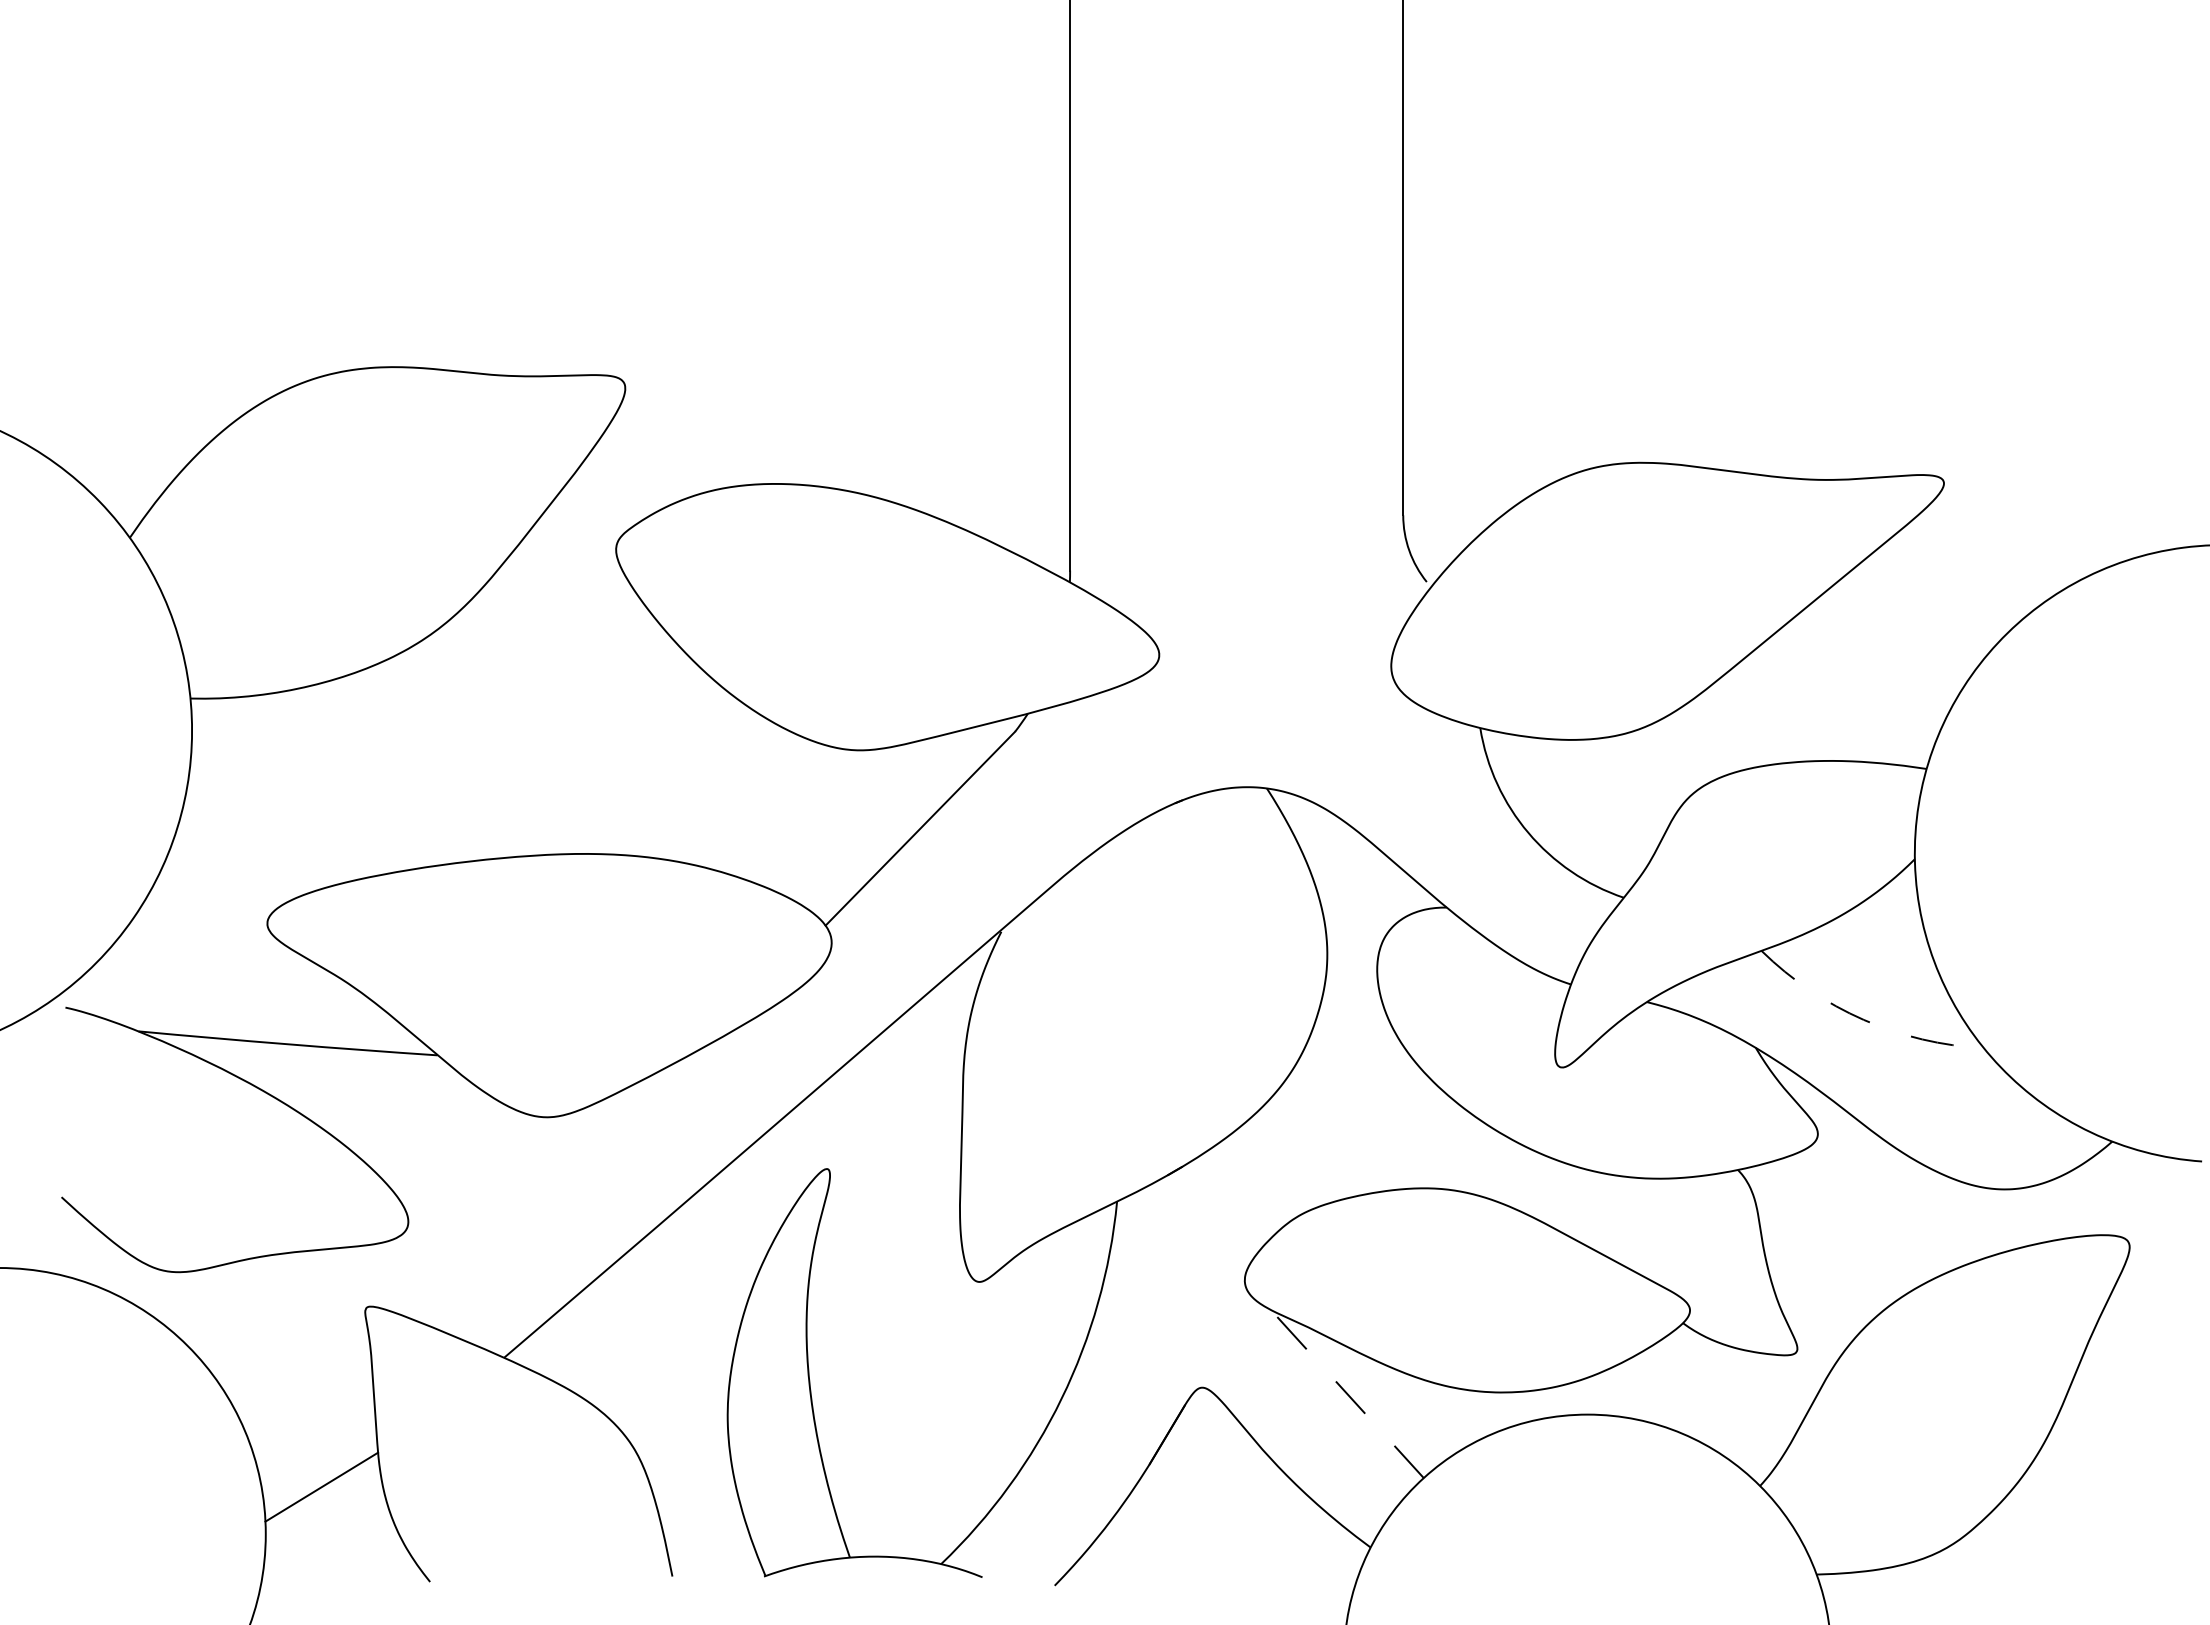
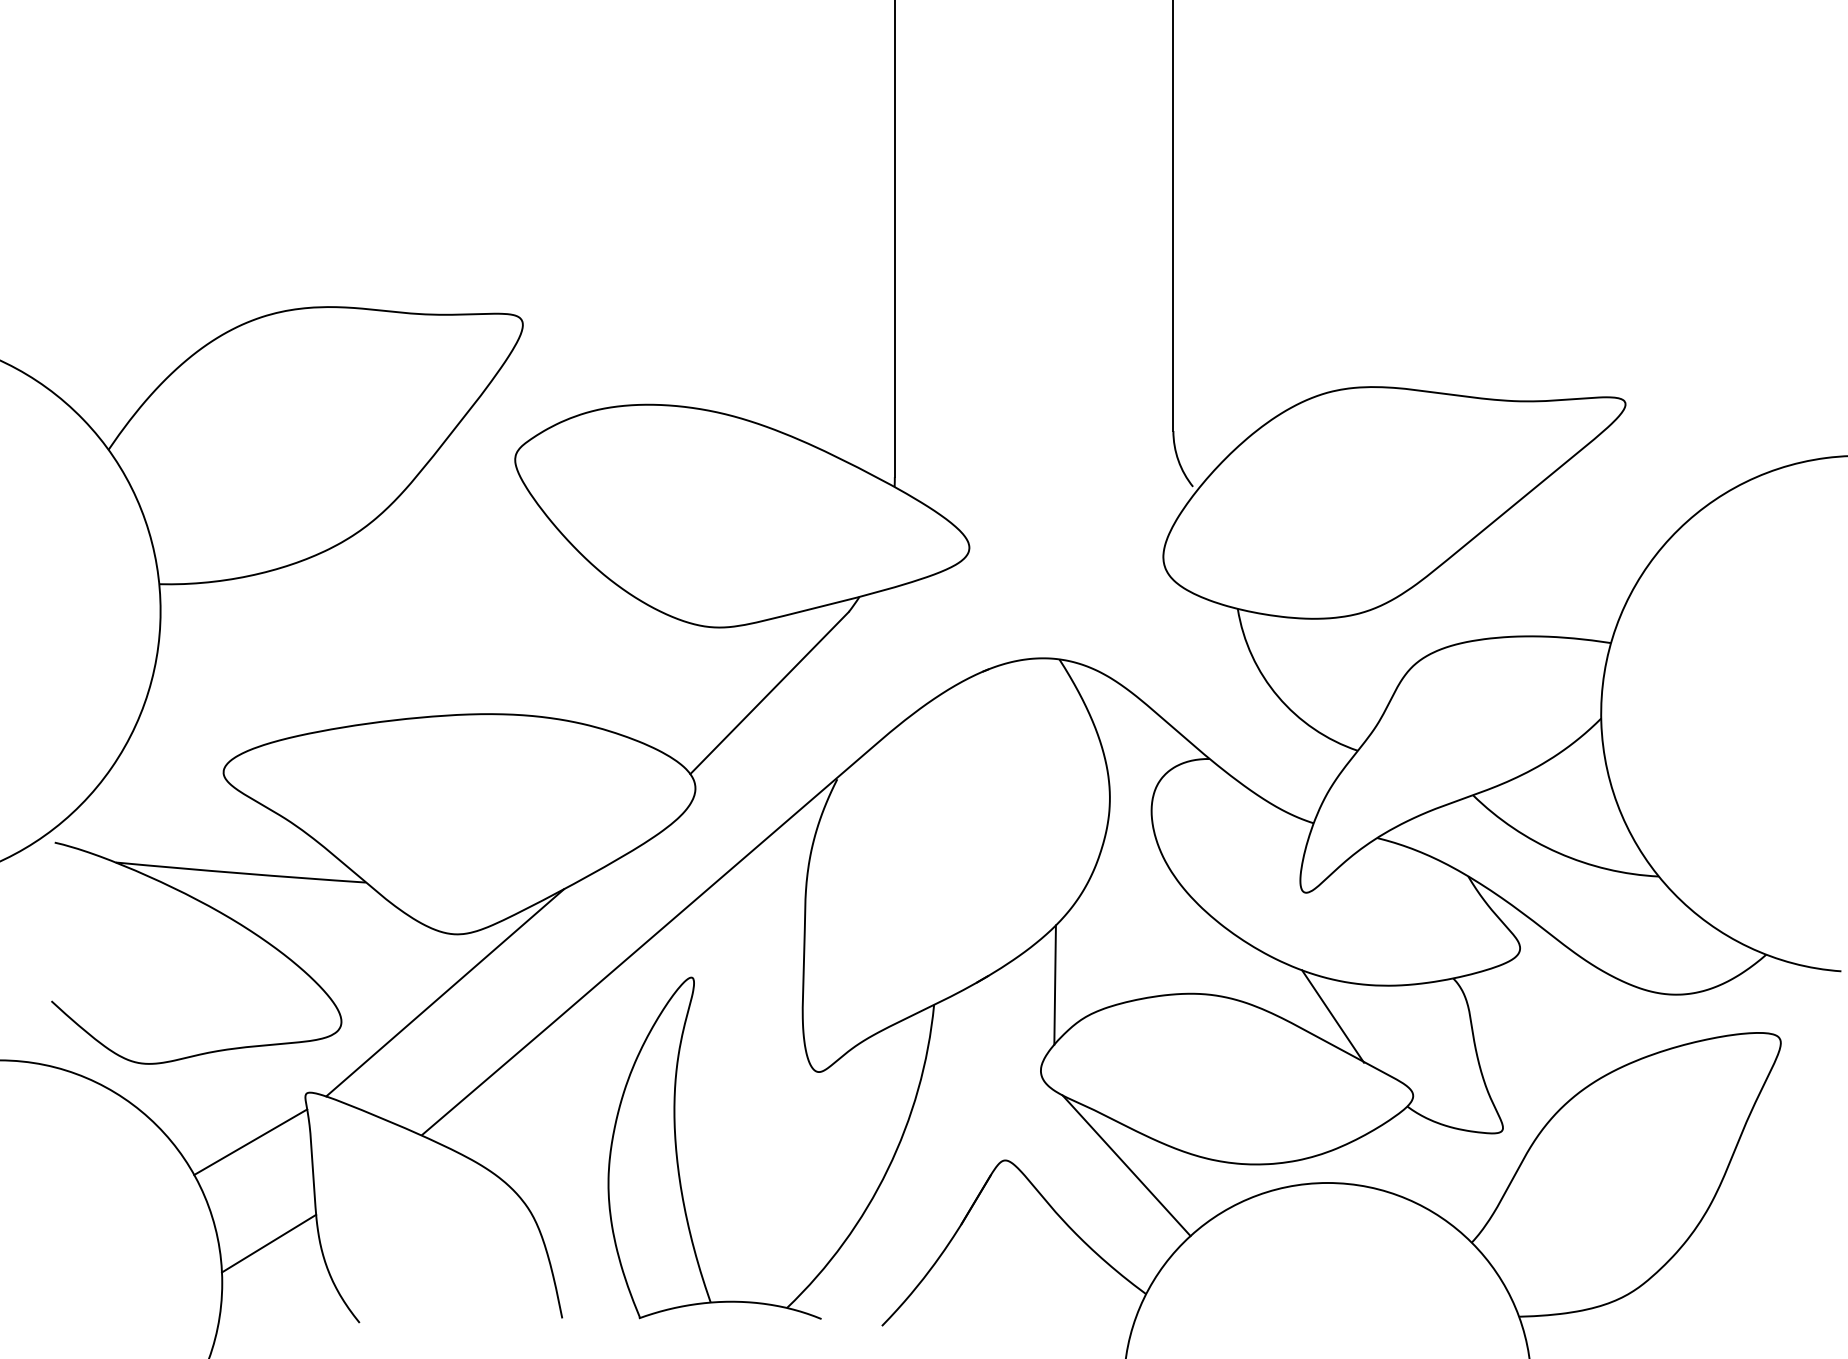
arc: (1863, 1019) -> (1558, 852), dashed -> solid
line: (1261, 1177) -> (1054, 984), added
line: (532, 1187) -> (445, 993), added
line: (1594, 1215) -> (1333, 1016), added
line: (299, 1365) -> (250, 1141), added
line: (1347, 1394) -> (1126, 1166), dashed -> solid

